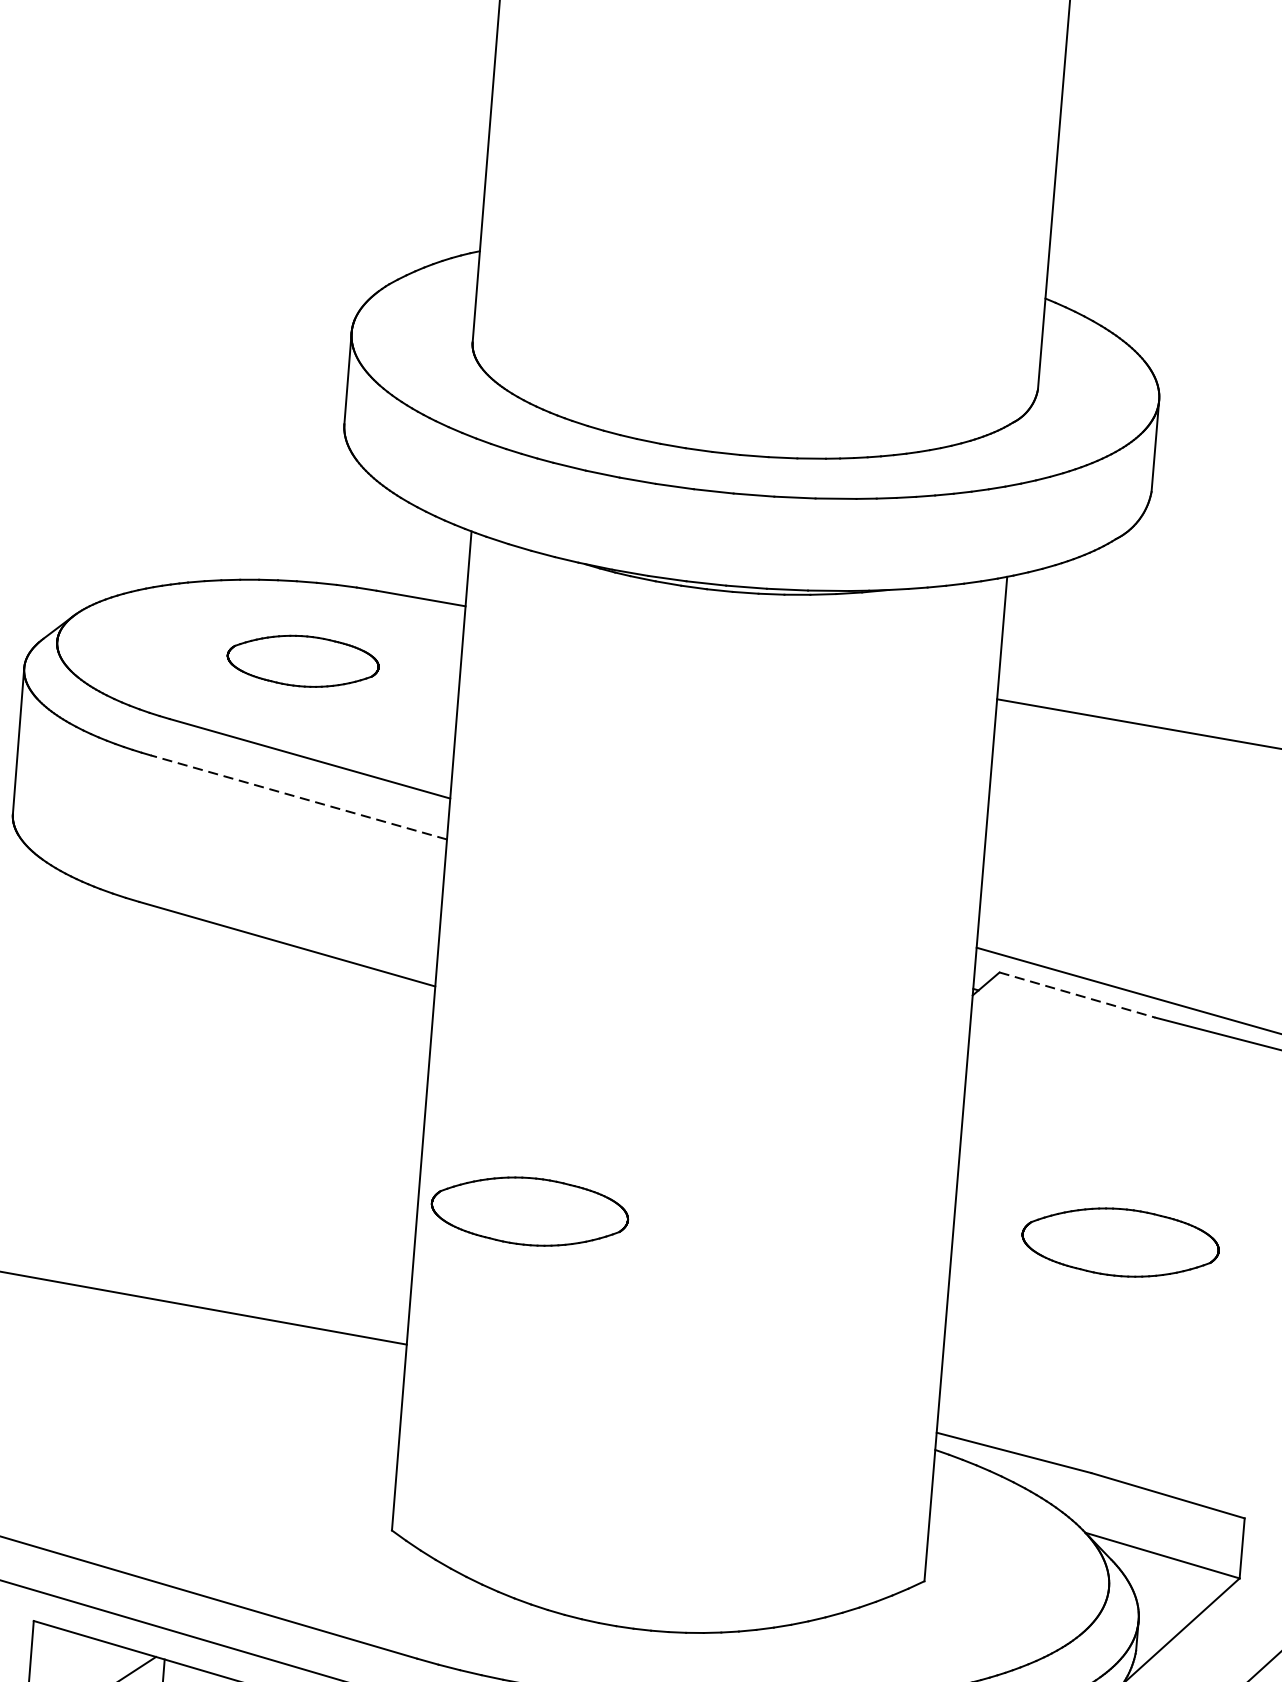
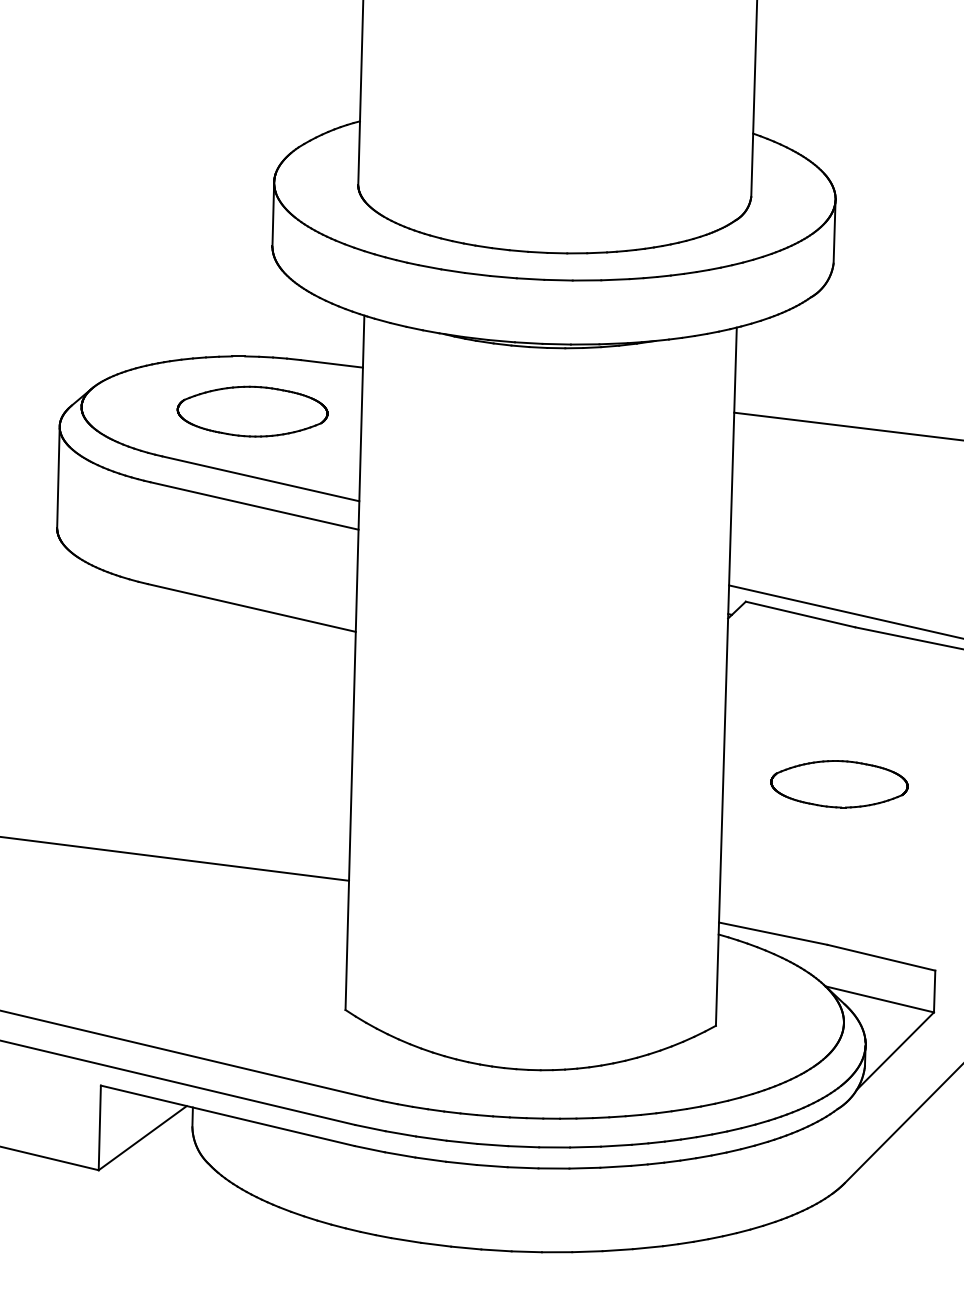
part: (303, 661) -> (252, 411), size x1.43
line: (298, 796) -> (254, 505), dashed -> solid
line: (1078, 995) -> (801, 614), dashed -> solid
part: (529, 1211) -> (429, 784), removed

